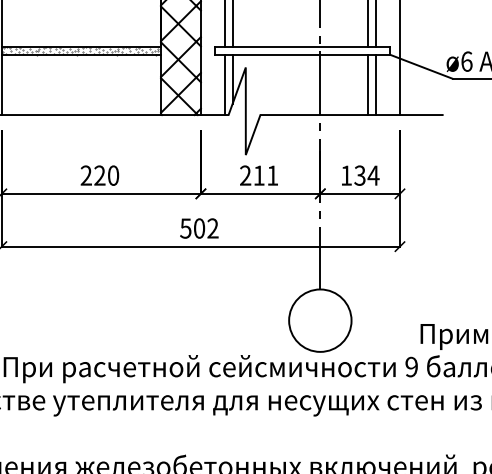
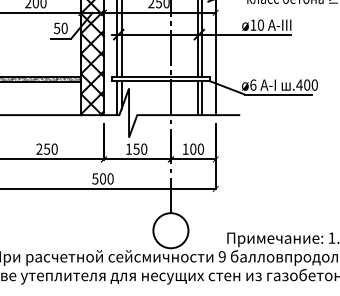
text: (98, 174) -> (46, 148), 220 -> 250
text: (259, 174) -> (136, 148), 211 -> 150
text: (367, 174) -> (197, 148), 134 -> 100
text: (212, 227) -> (110, 178), 502 -> 500

